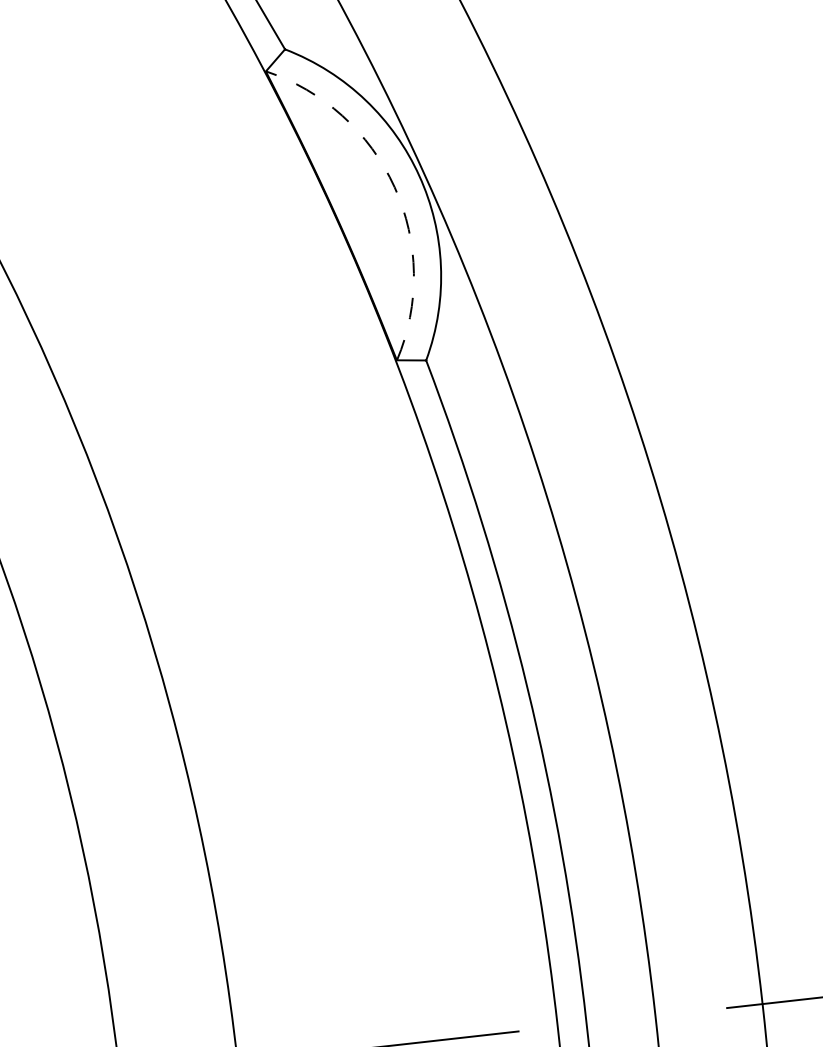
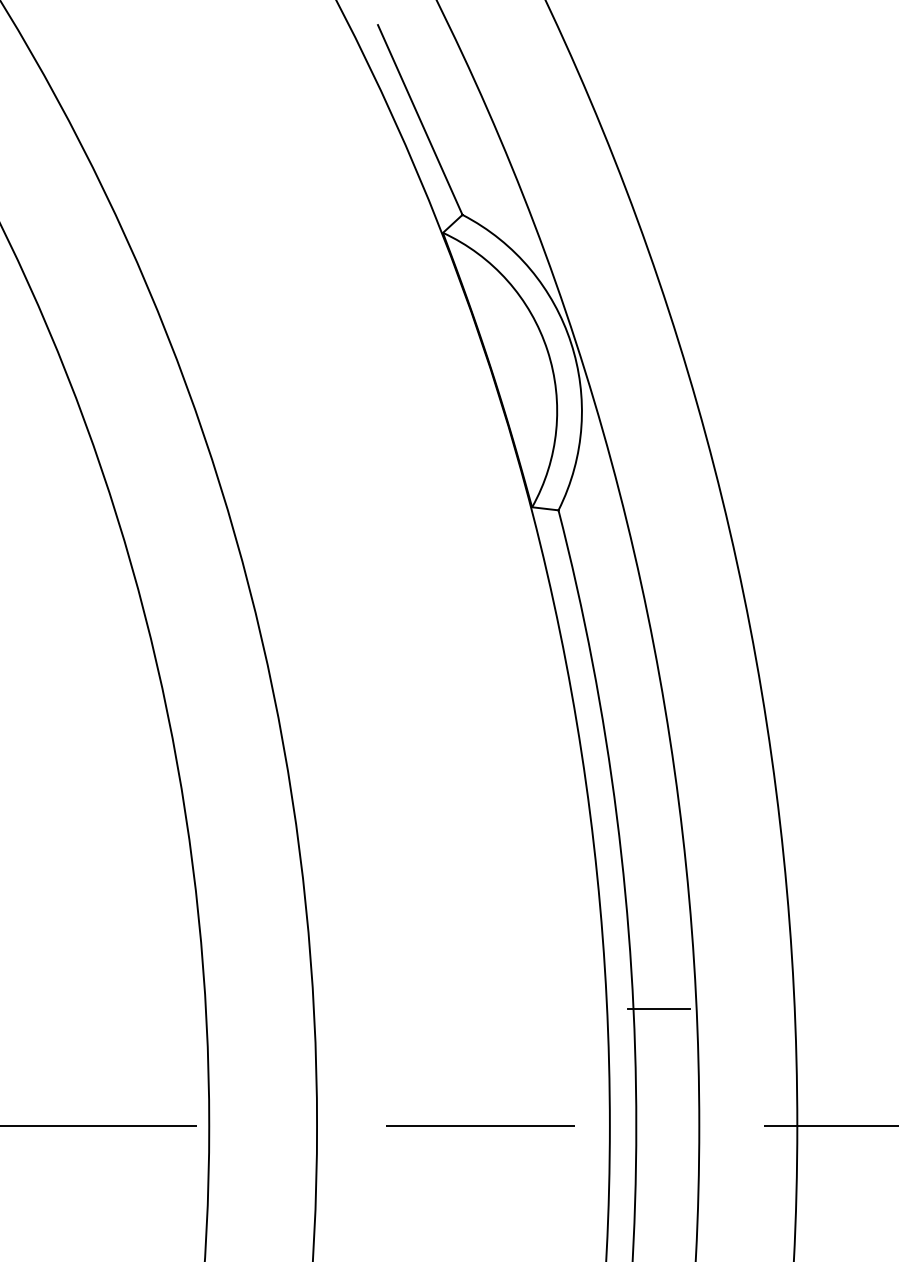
arc: (394, 187) -> (547, 350), dashed -> solid
line: (597, 892) -> (659, 1008), added

